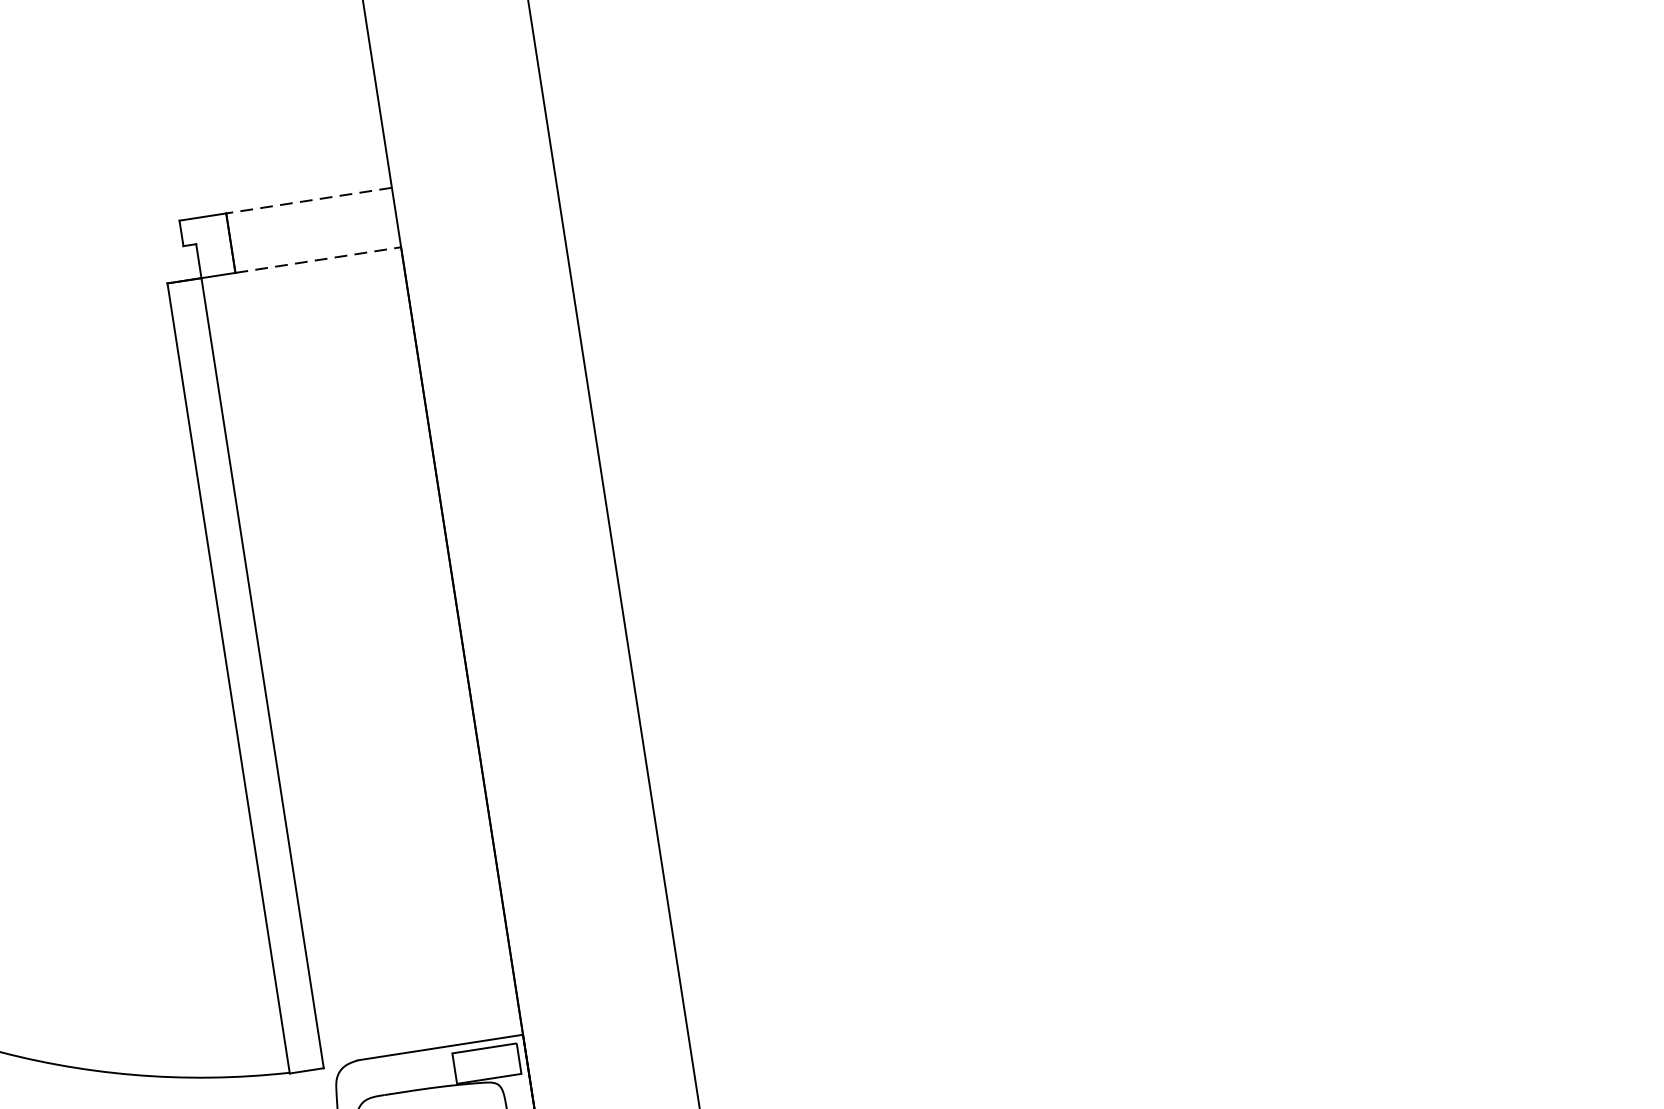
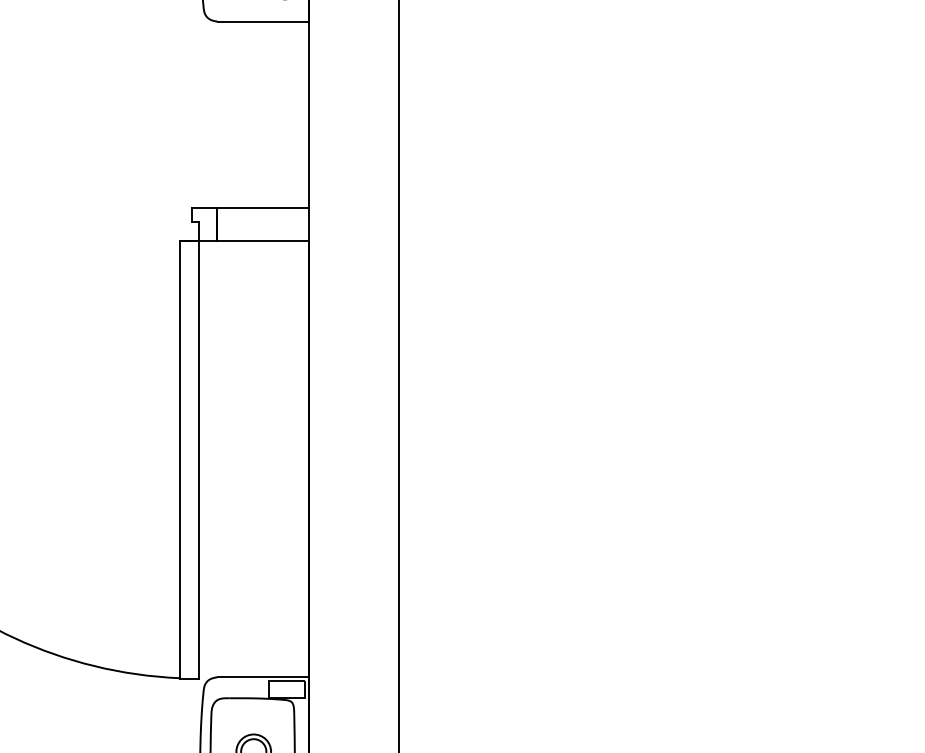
line: (309, 200) -> (263, 207), dashed -> solid
line: (318, 259) -> (263, 240), dashed -> solid

